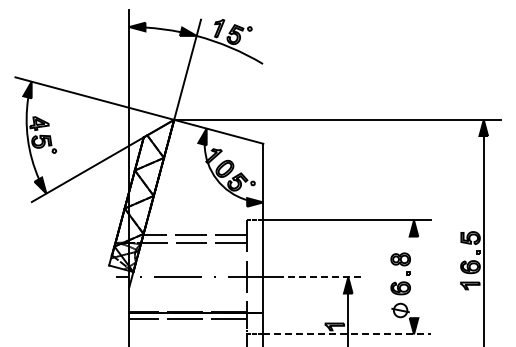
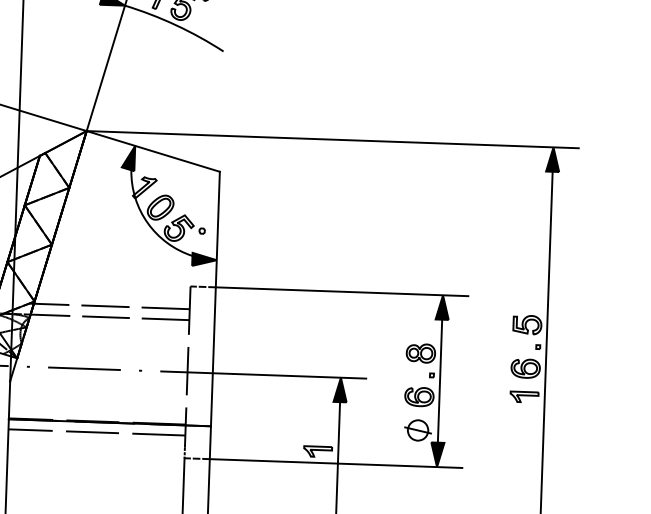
line: (321, 277) -> (300, 376), dashed -> solid
line: (414, 277) -> (440, 381), added
line: (347, 334) -> (336, 463), dashed -> solid

